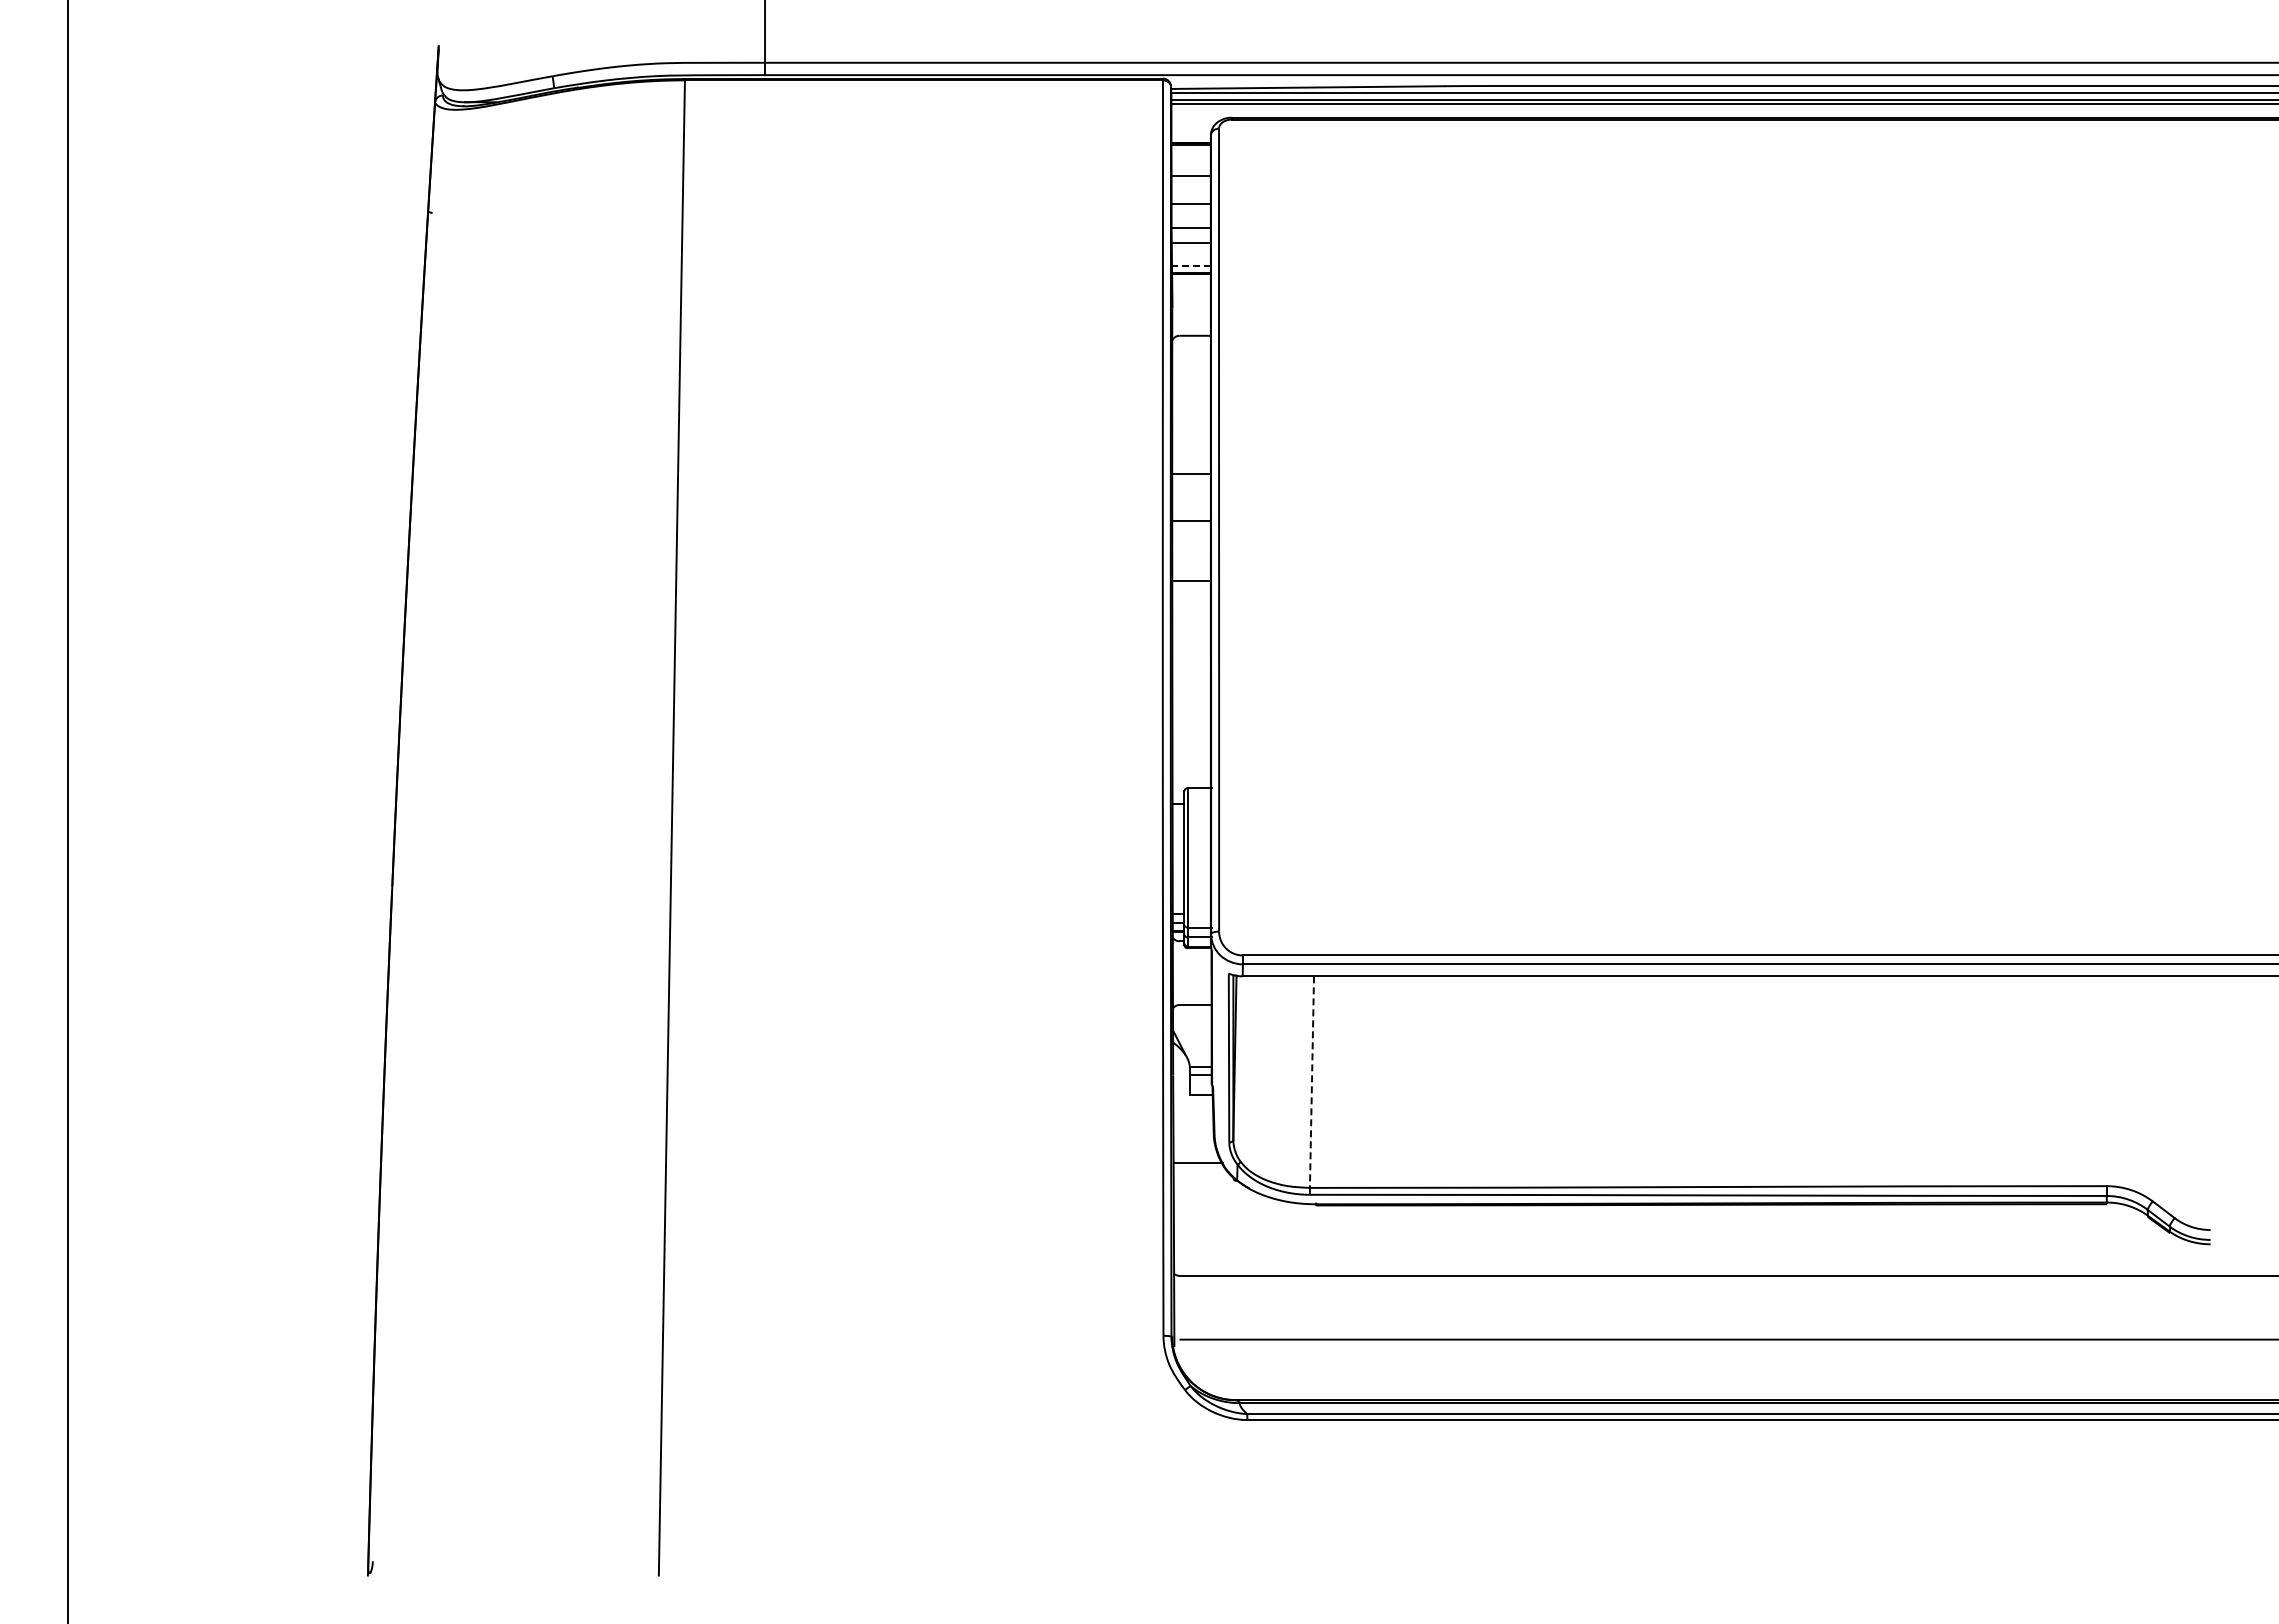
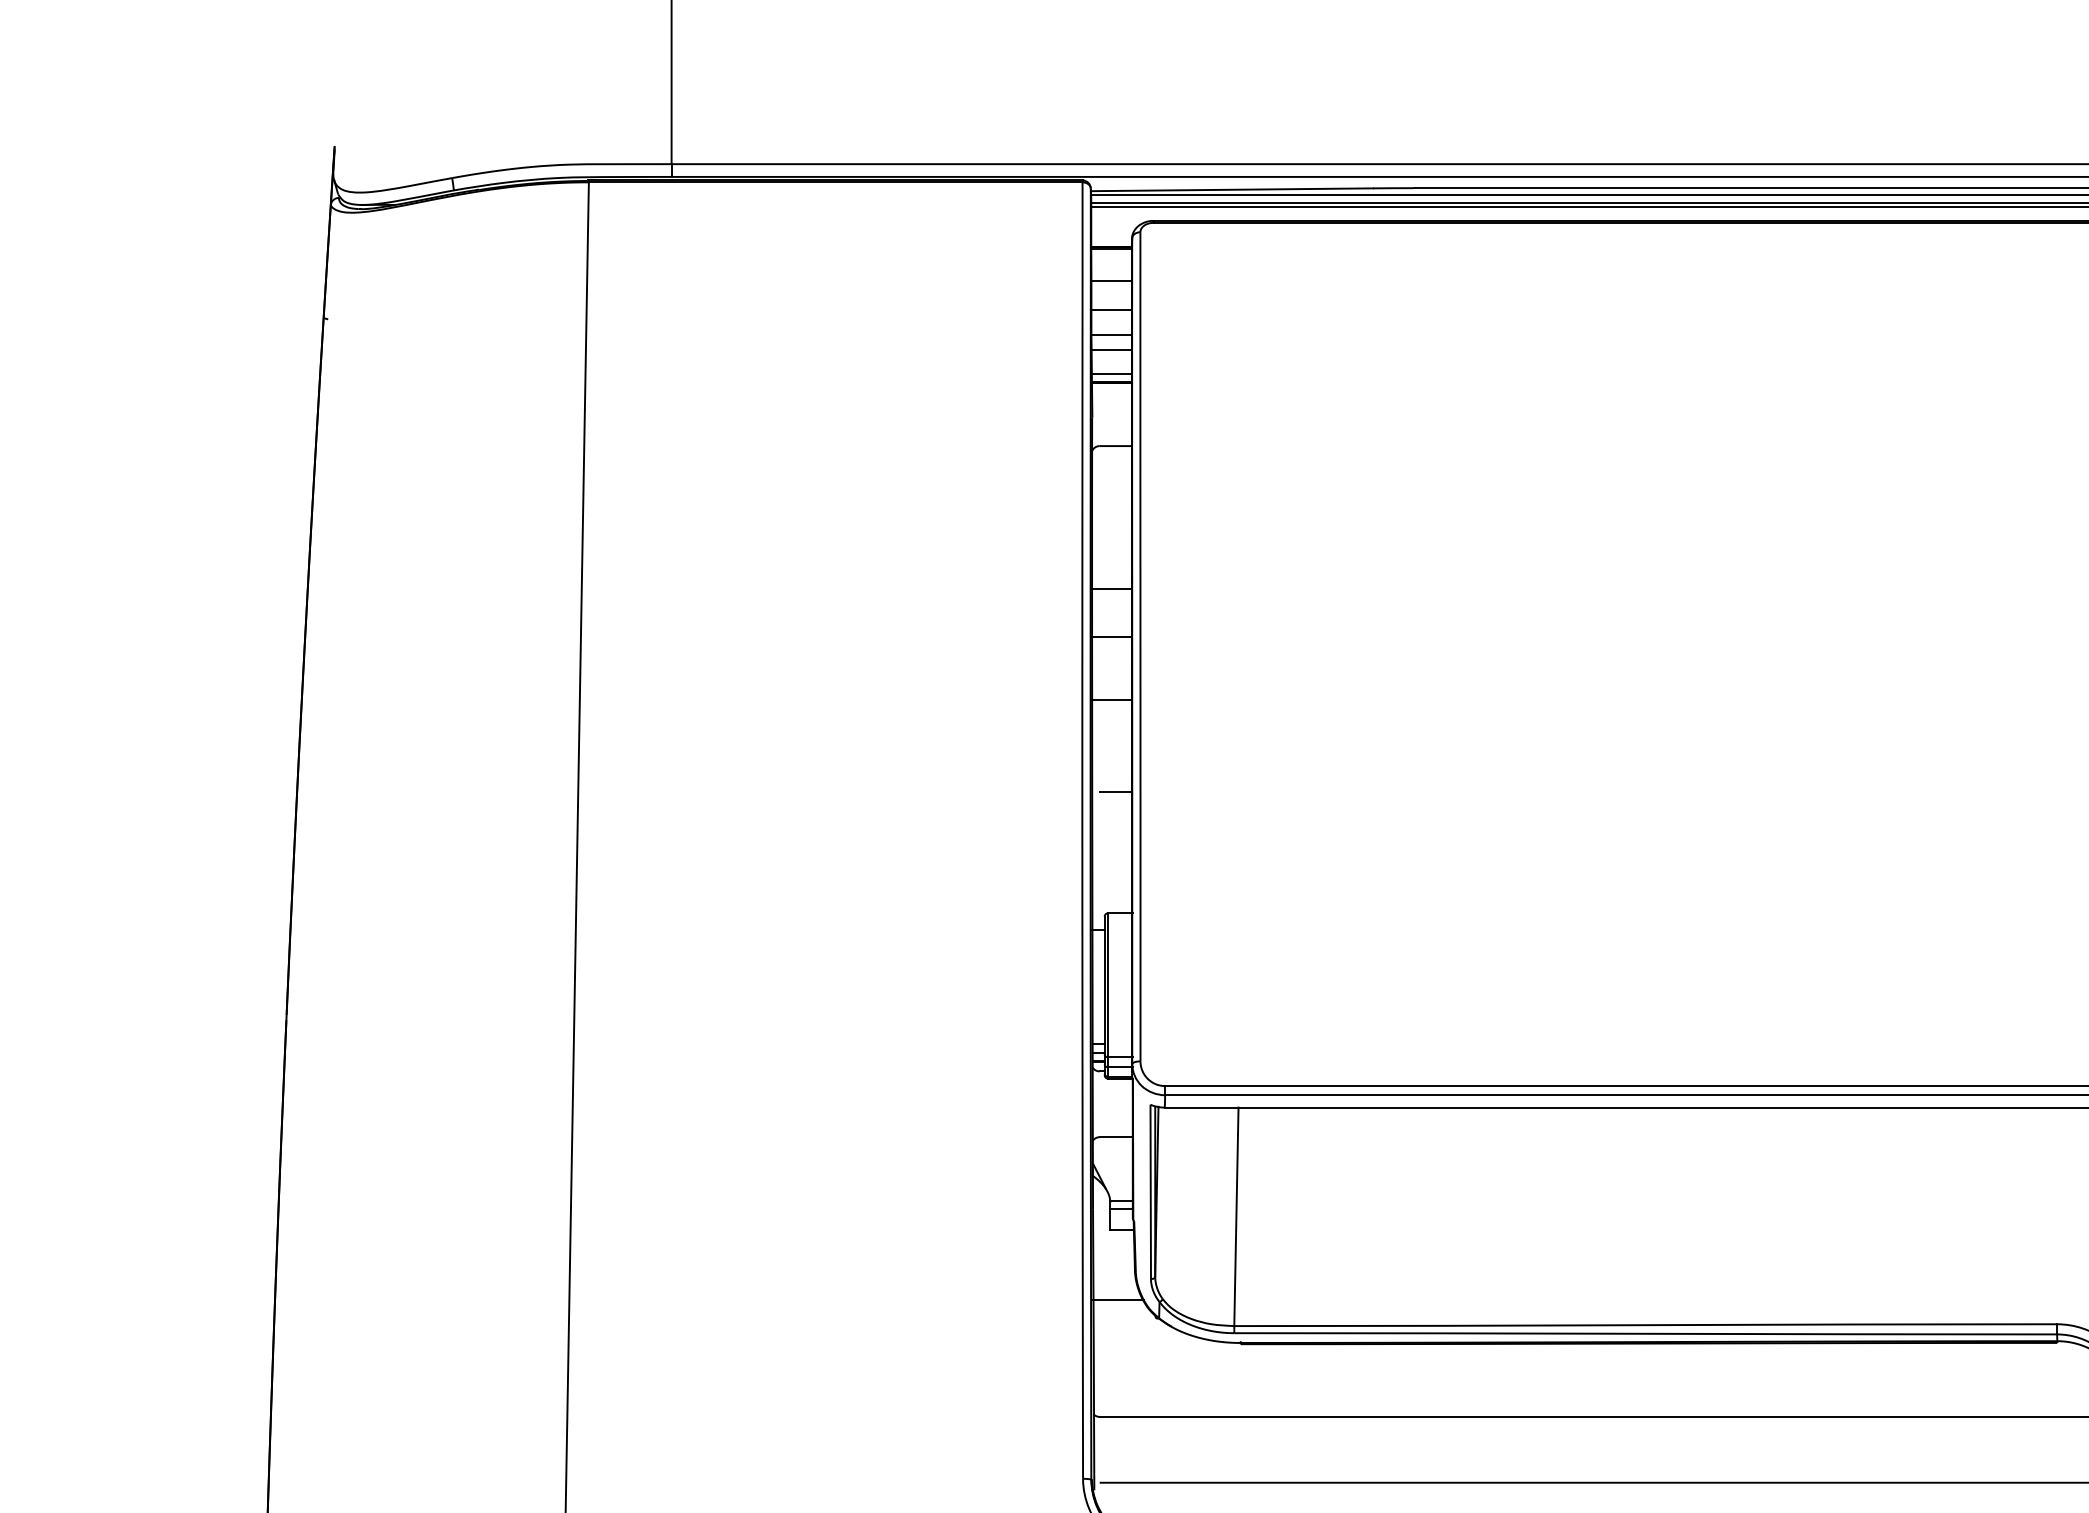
line: (1191, 265) -> (1111, 373), dashed -> solid
line: (1194, 670) -> (1115, 791), added
line: (1311, 1082) -> (1235, 1217), dashed -> solid

